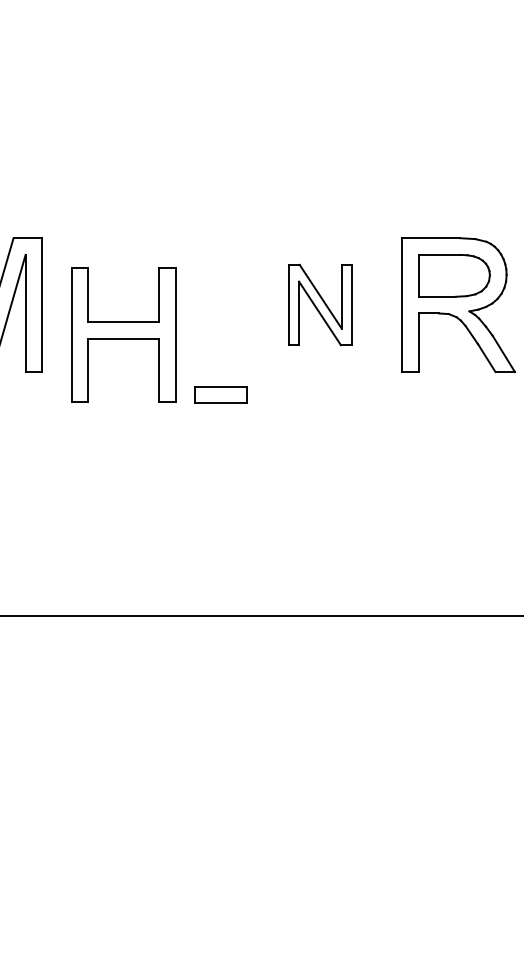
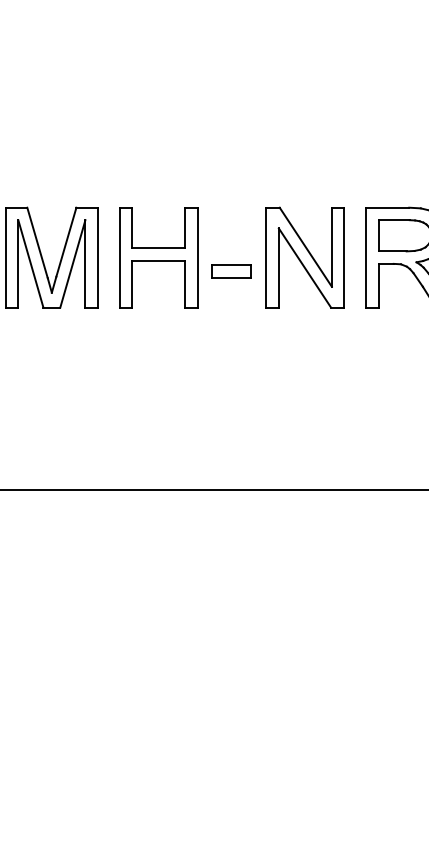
part: (319, 304) -> (304, 257), size x1.67
part: (123, 334) -> (158, 257), moved
part: (221, 394) -> (231, 271), moved

